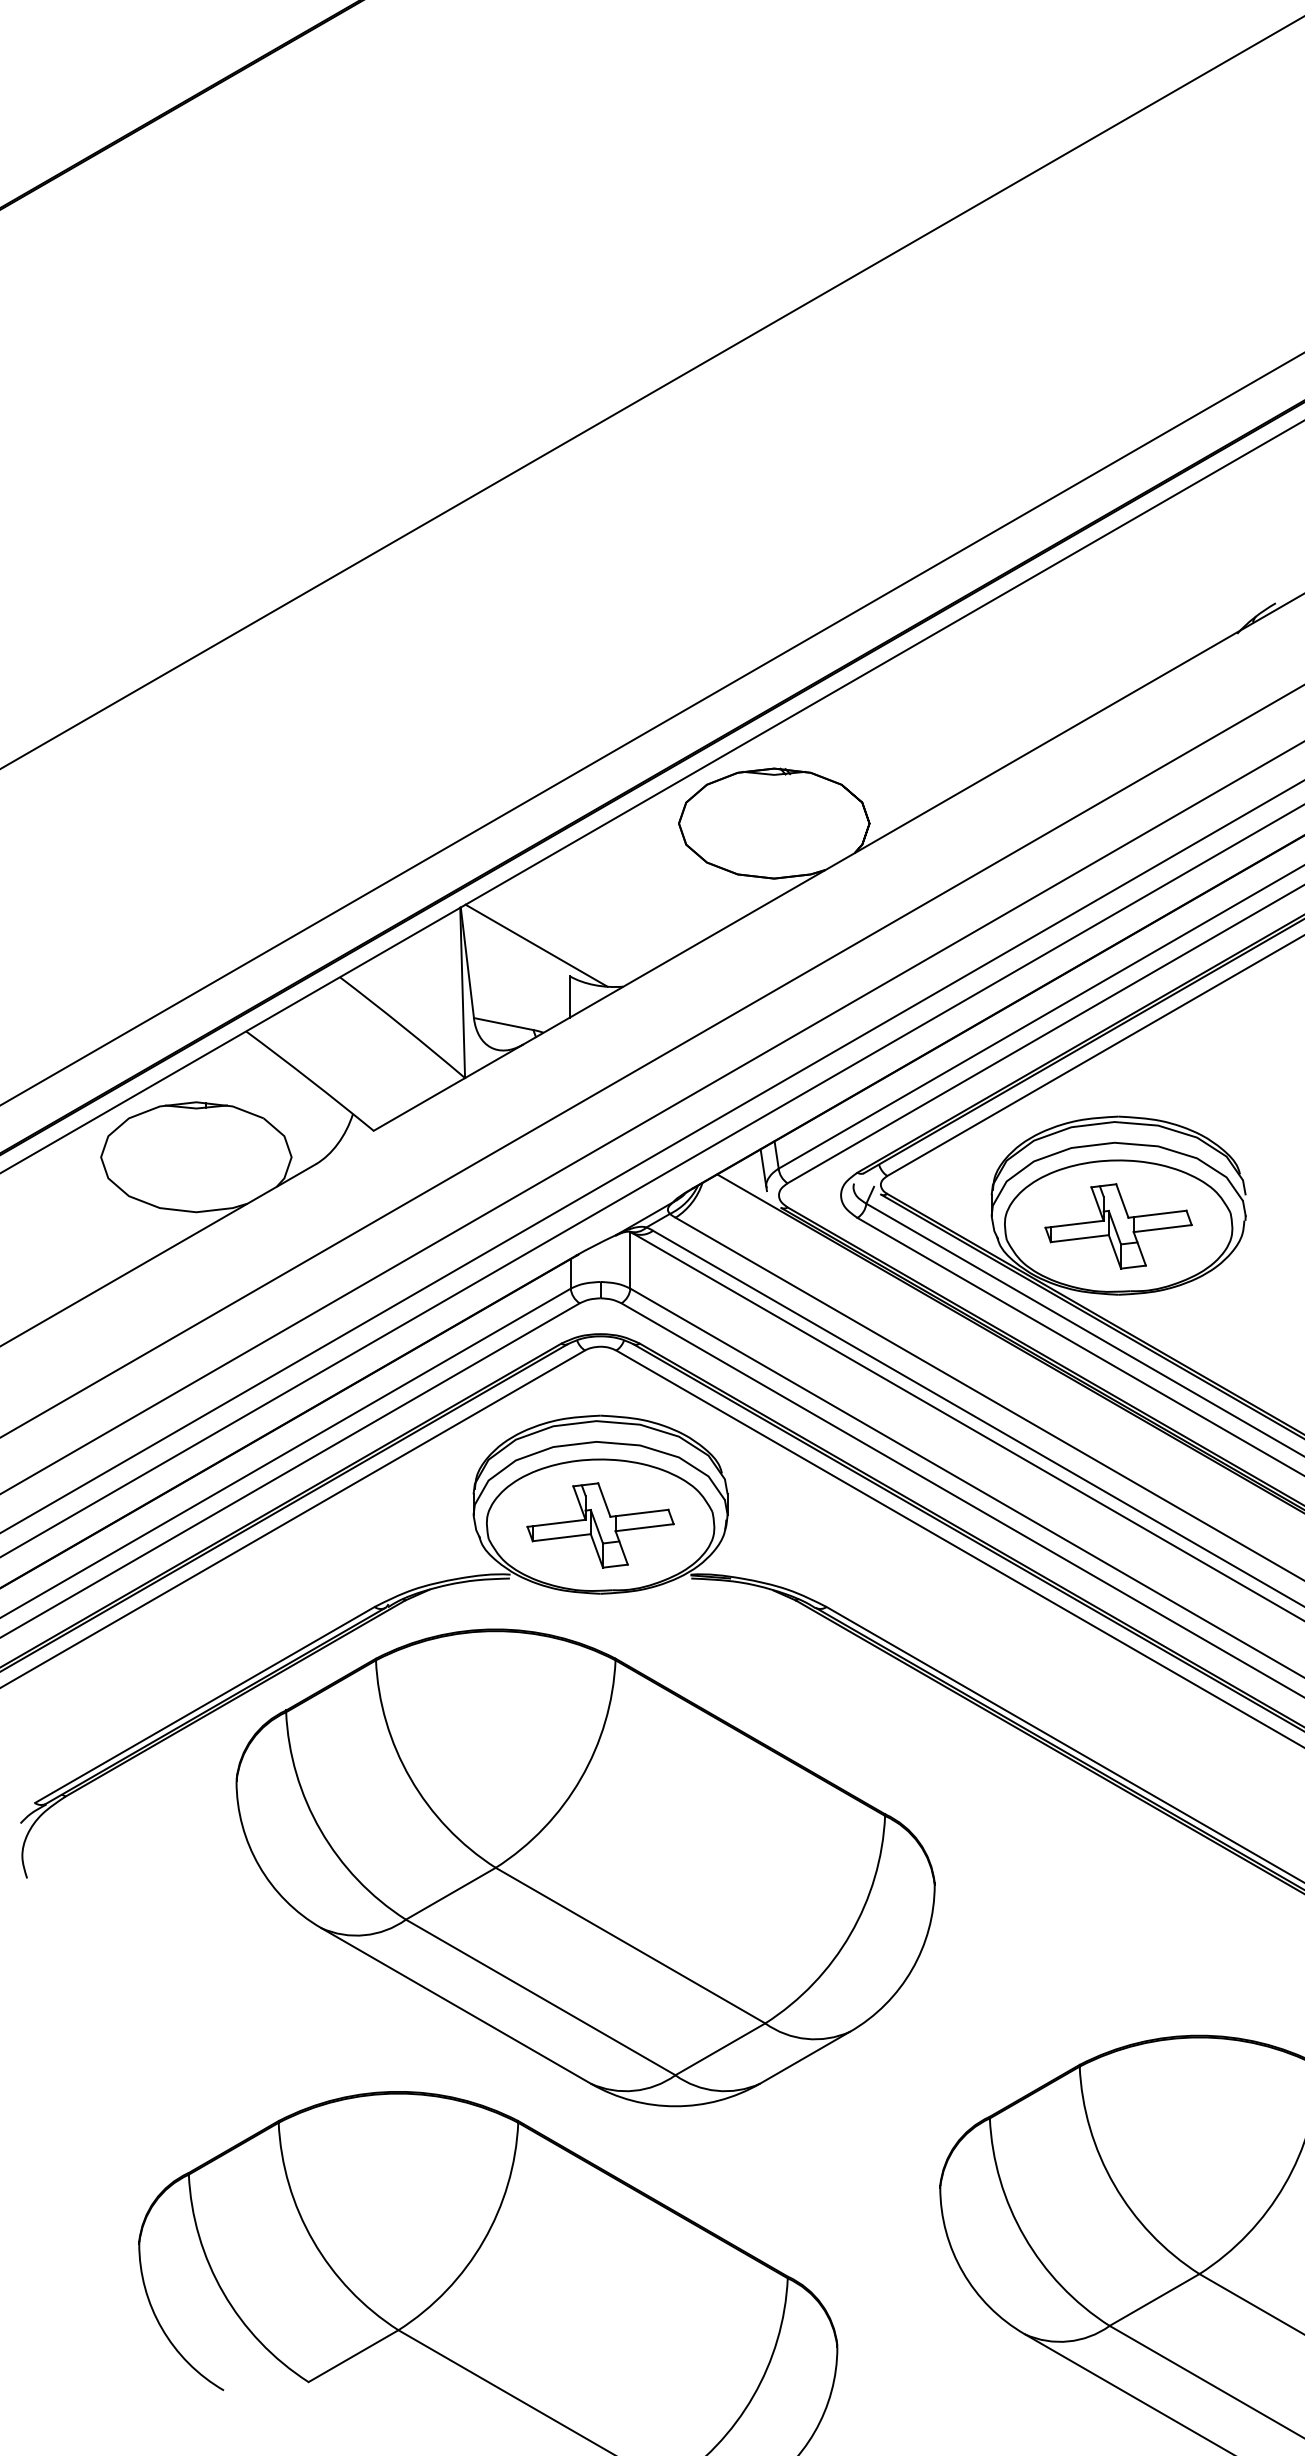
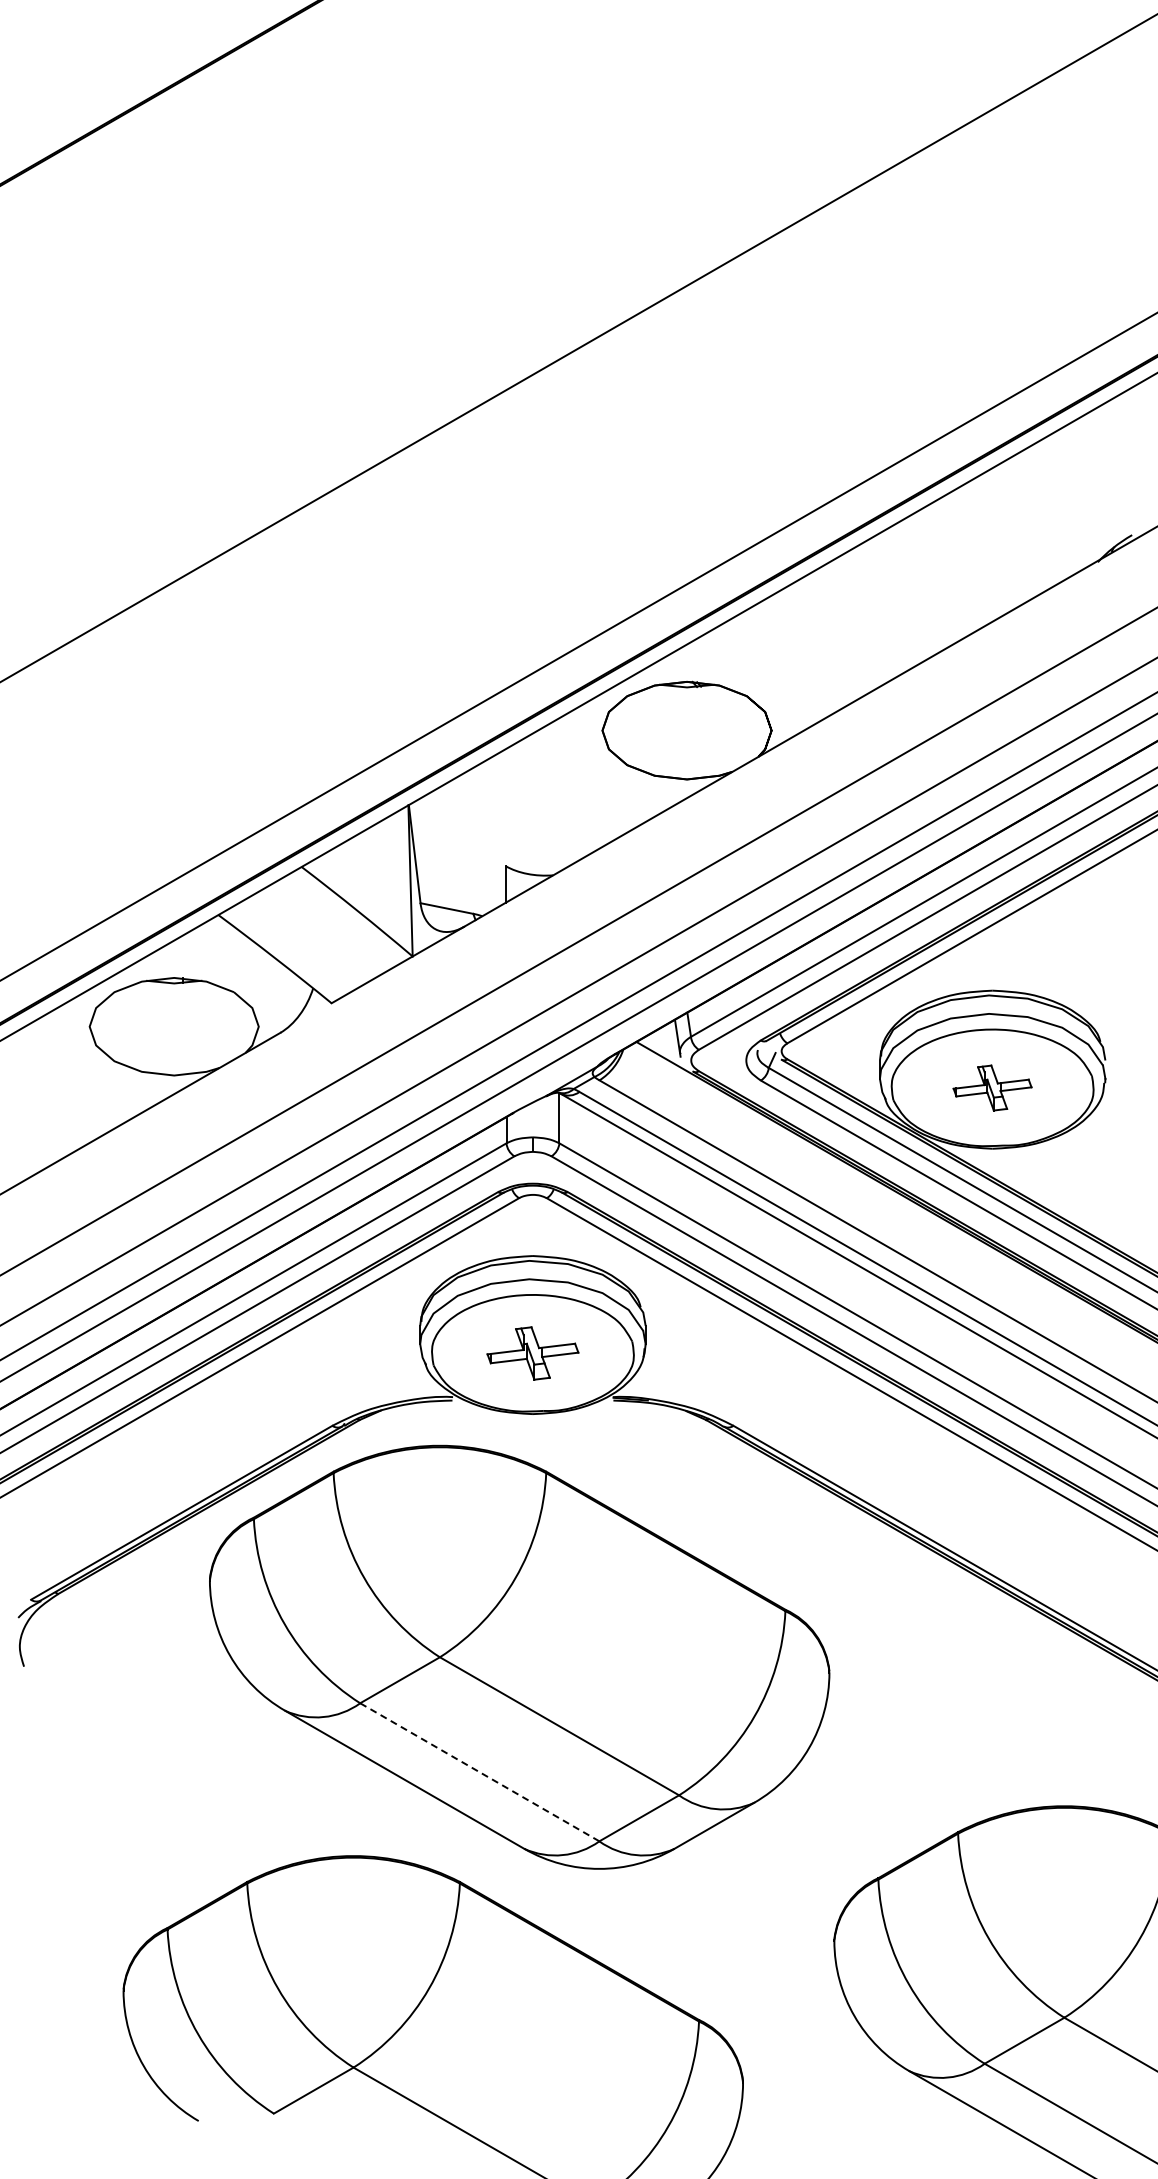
line: (536, 945) -> (476, 838), removed
part: (1118, 1225) -> (992, 1087), size x0.6
part: (600, 1525) -> (532, 1353), size x0.7
line: (540, 1997) -> (479, 1772), solid -> dashed

